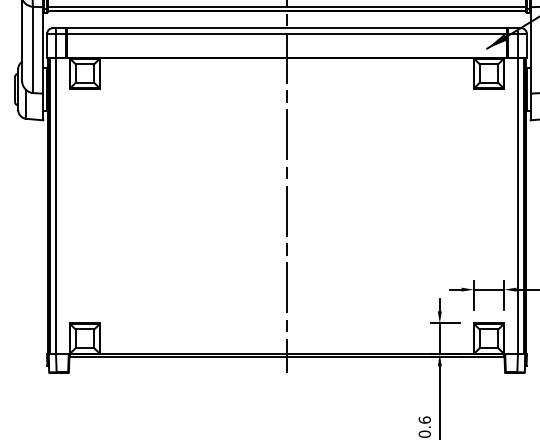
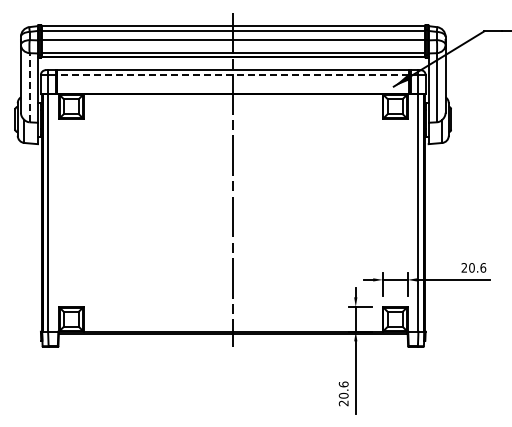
line: (286, 34) -> (232, 75), solid -> dashed
line: (32, 49) -> (29, 87), solid -> dashed

